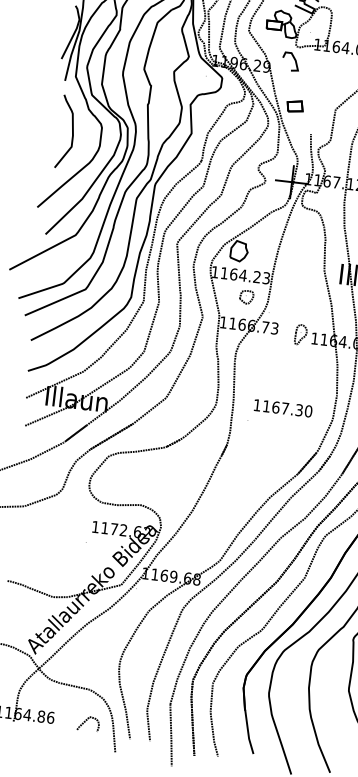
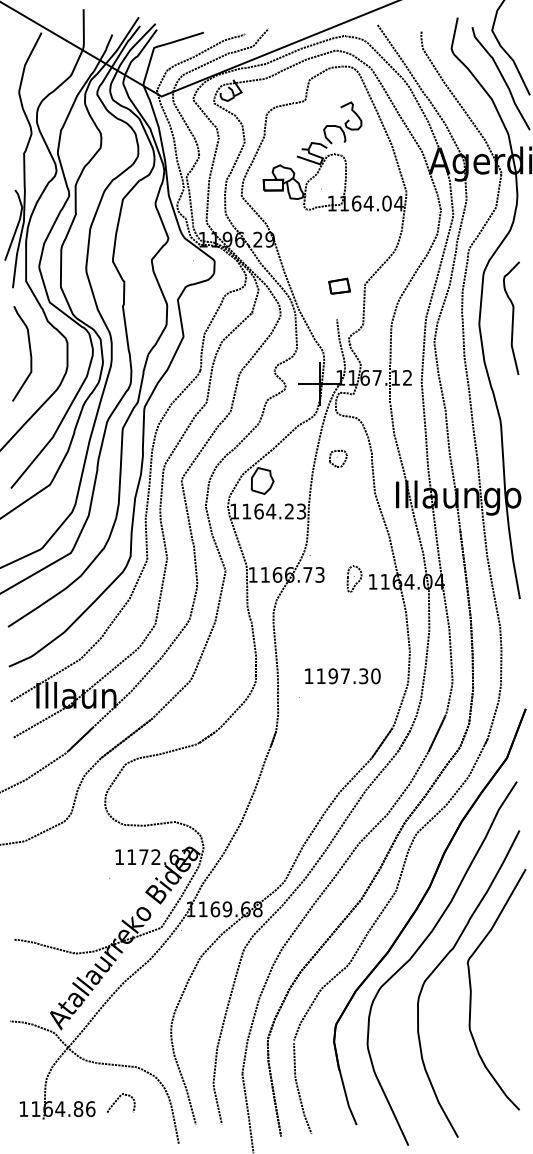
curve: (293, 58) -> (303, 225), removed
part: (295, 105) -> (339, 285), moved
part: (247, 296) -> (338, 458), moved
text: (276, 407) -> (333, 676), 1167.30 -> 1197.30
curve: (86, 720) -> (118, 1099), moved

